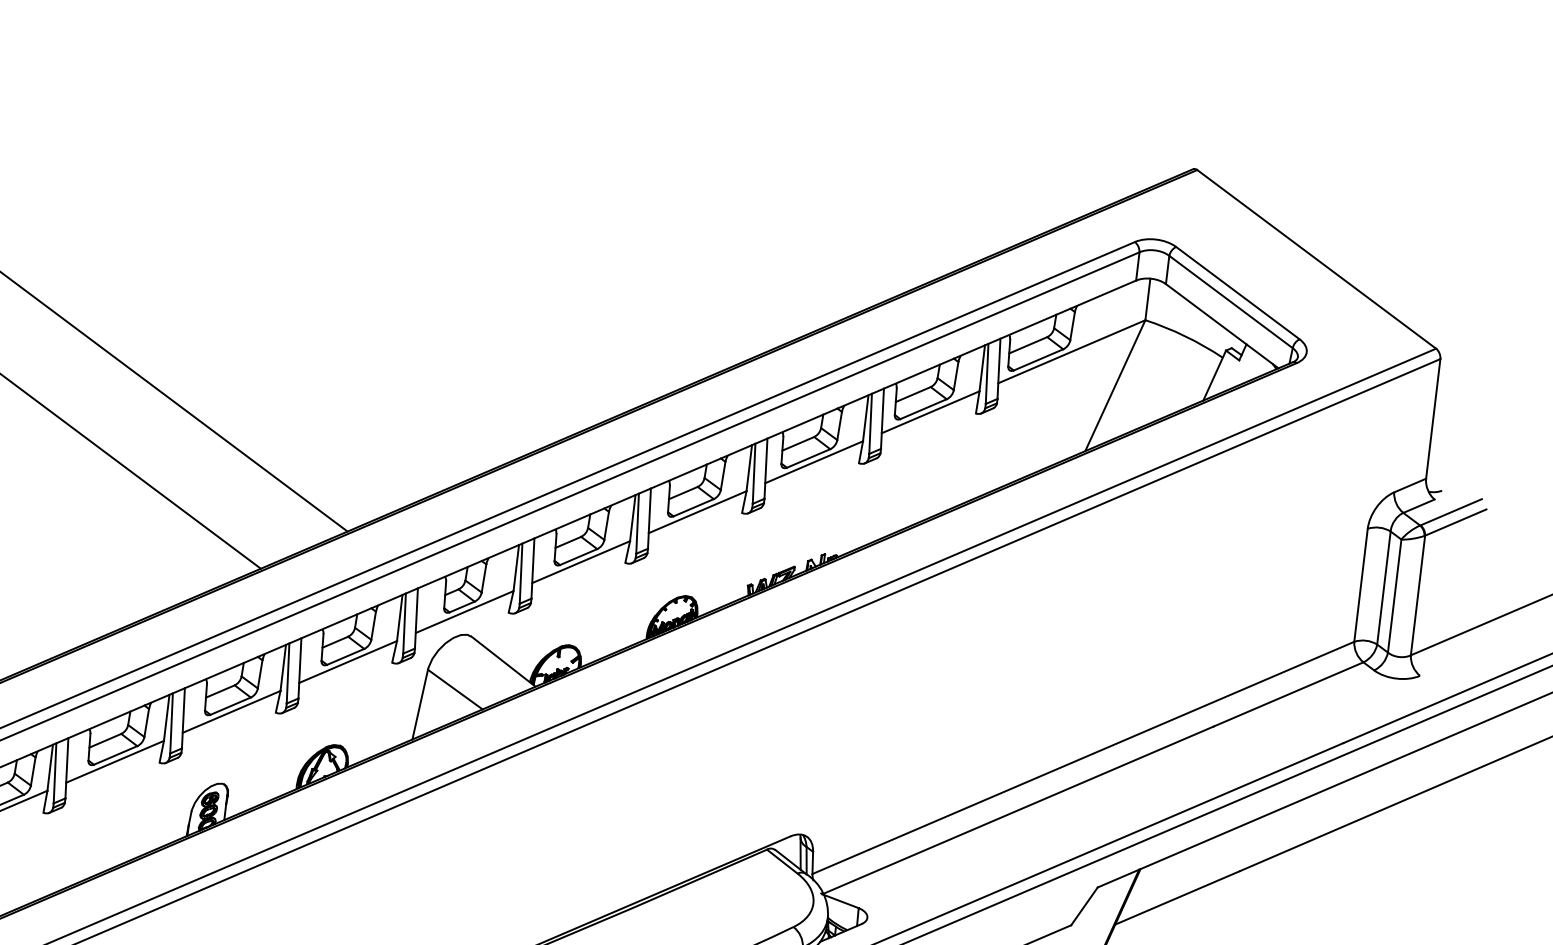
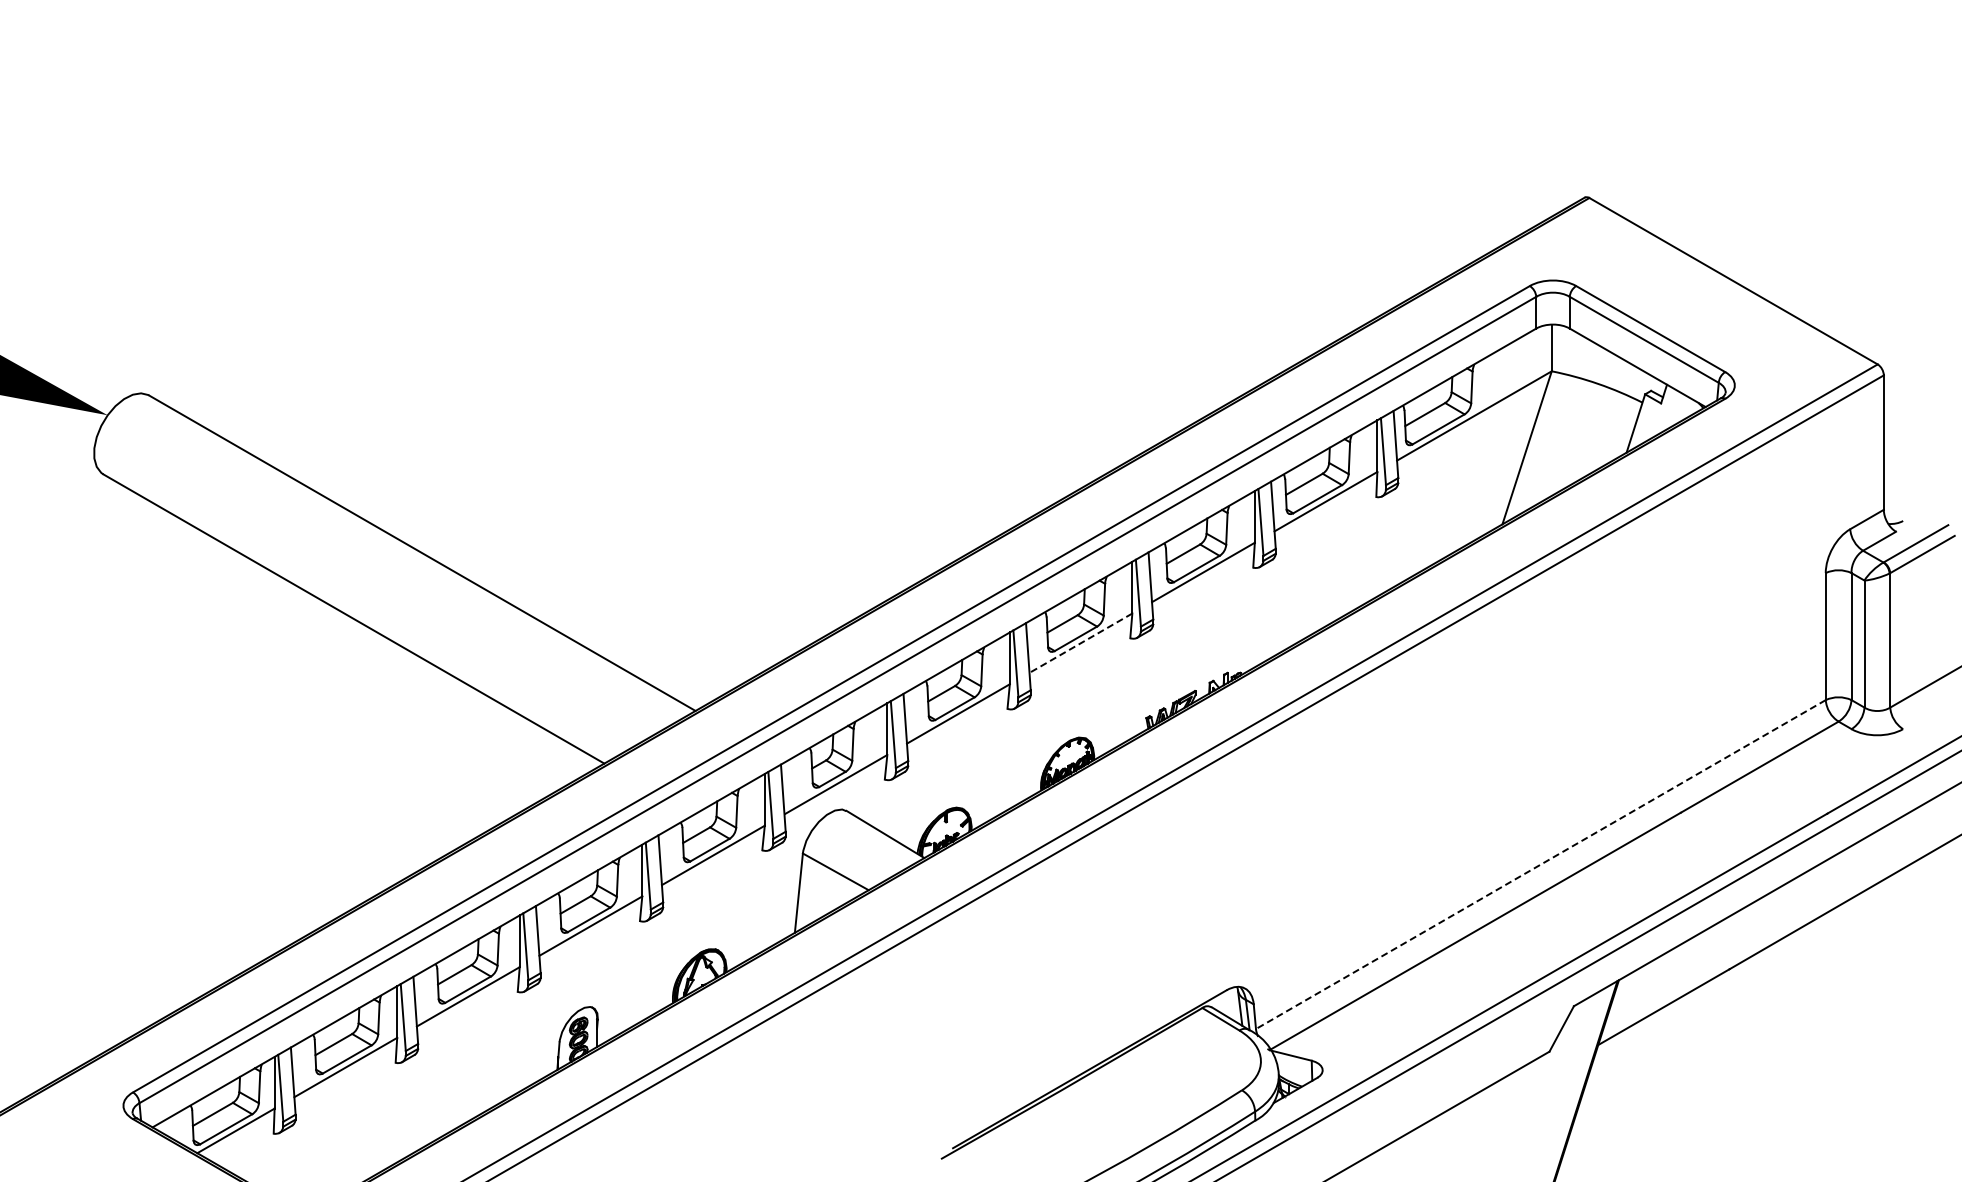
line: (697, 512) -> (1080, 643), solid -> dashed
line: (1083, 757) -> (1540, 864), solid -> dashed

